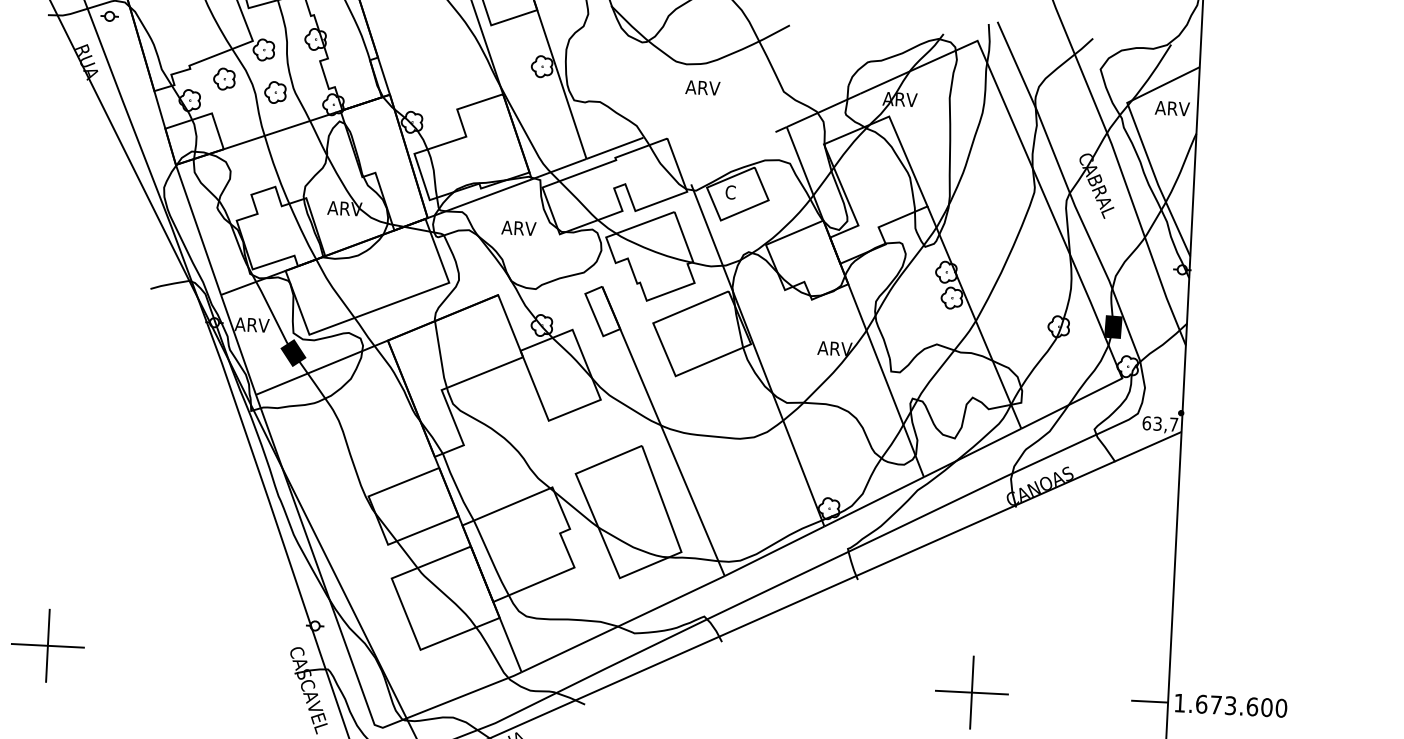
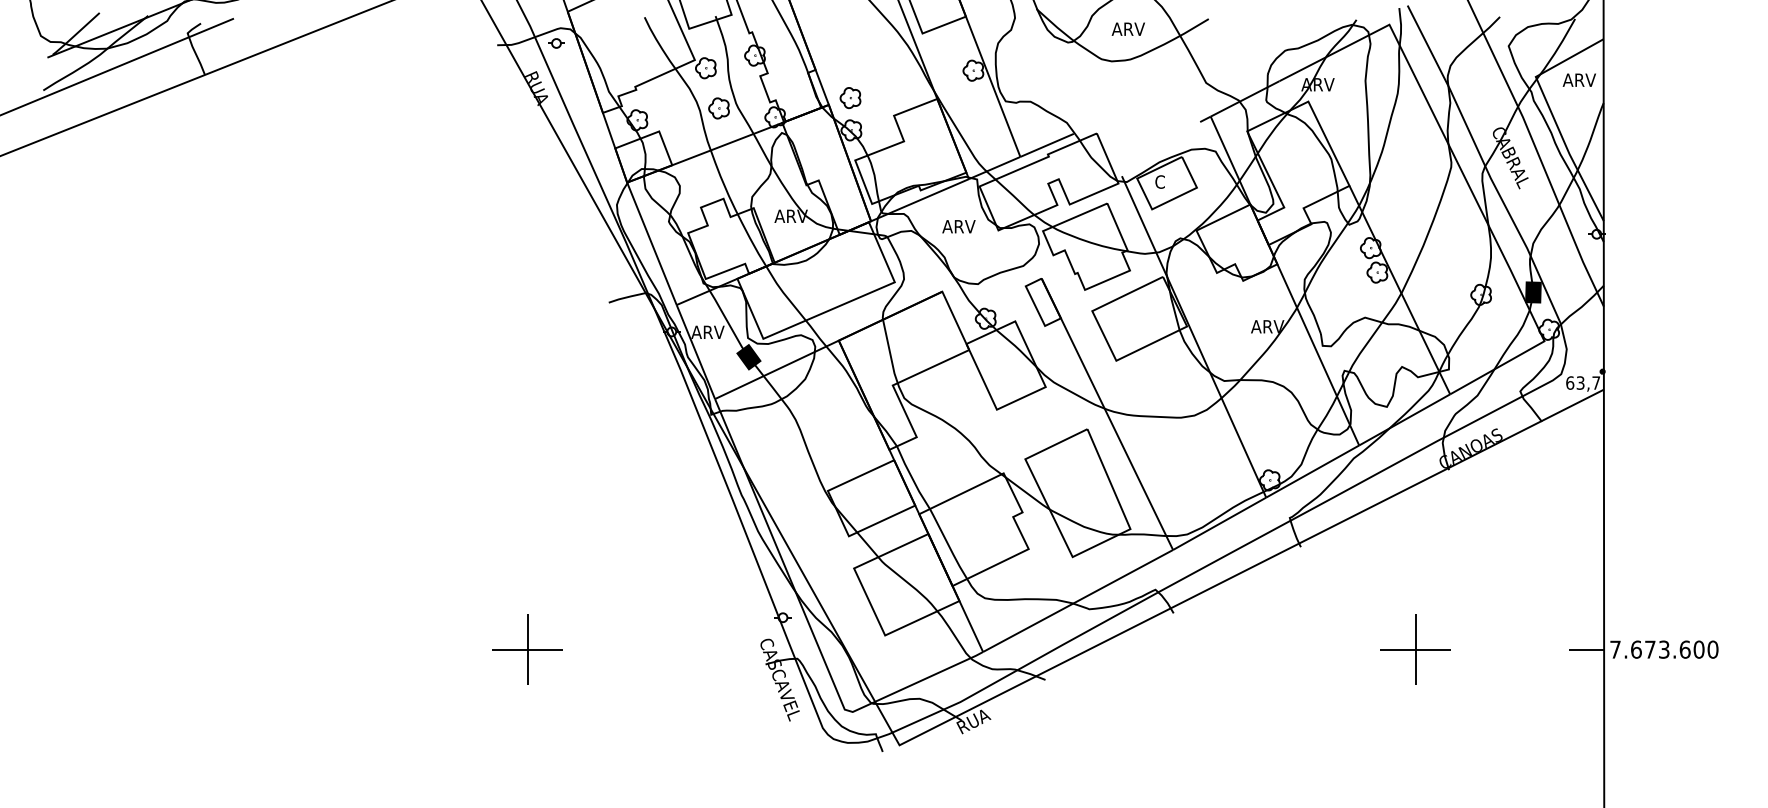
part: (224, 79) -> (850, 98), moved
text: (701, 87) -> (1127, 28), moved
text: (1179, 702) -> (1615, 649), 1.673.600 -> 7.673.600

